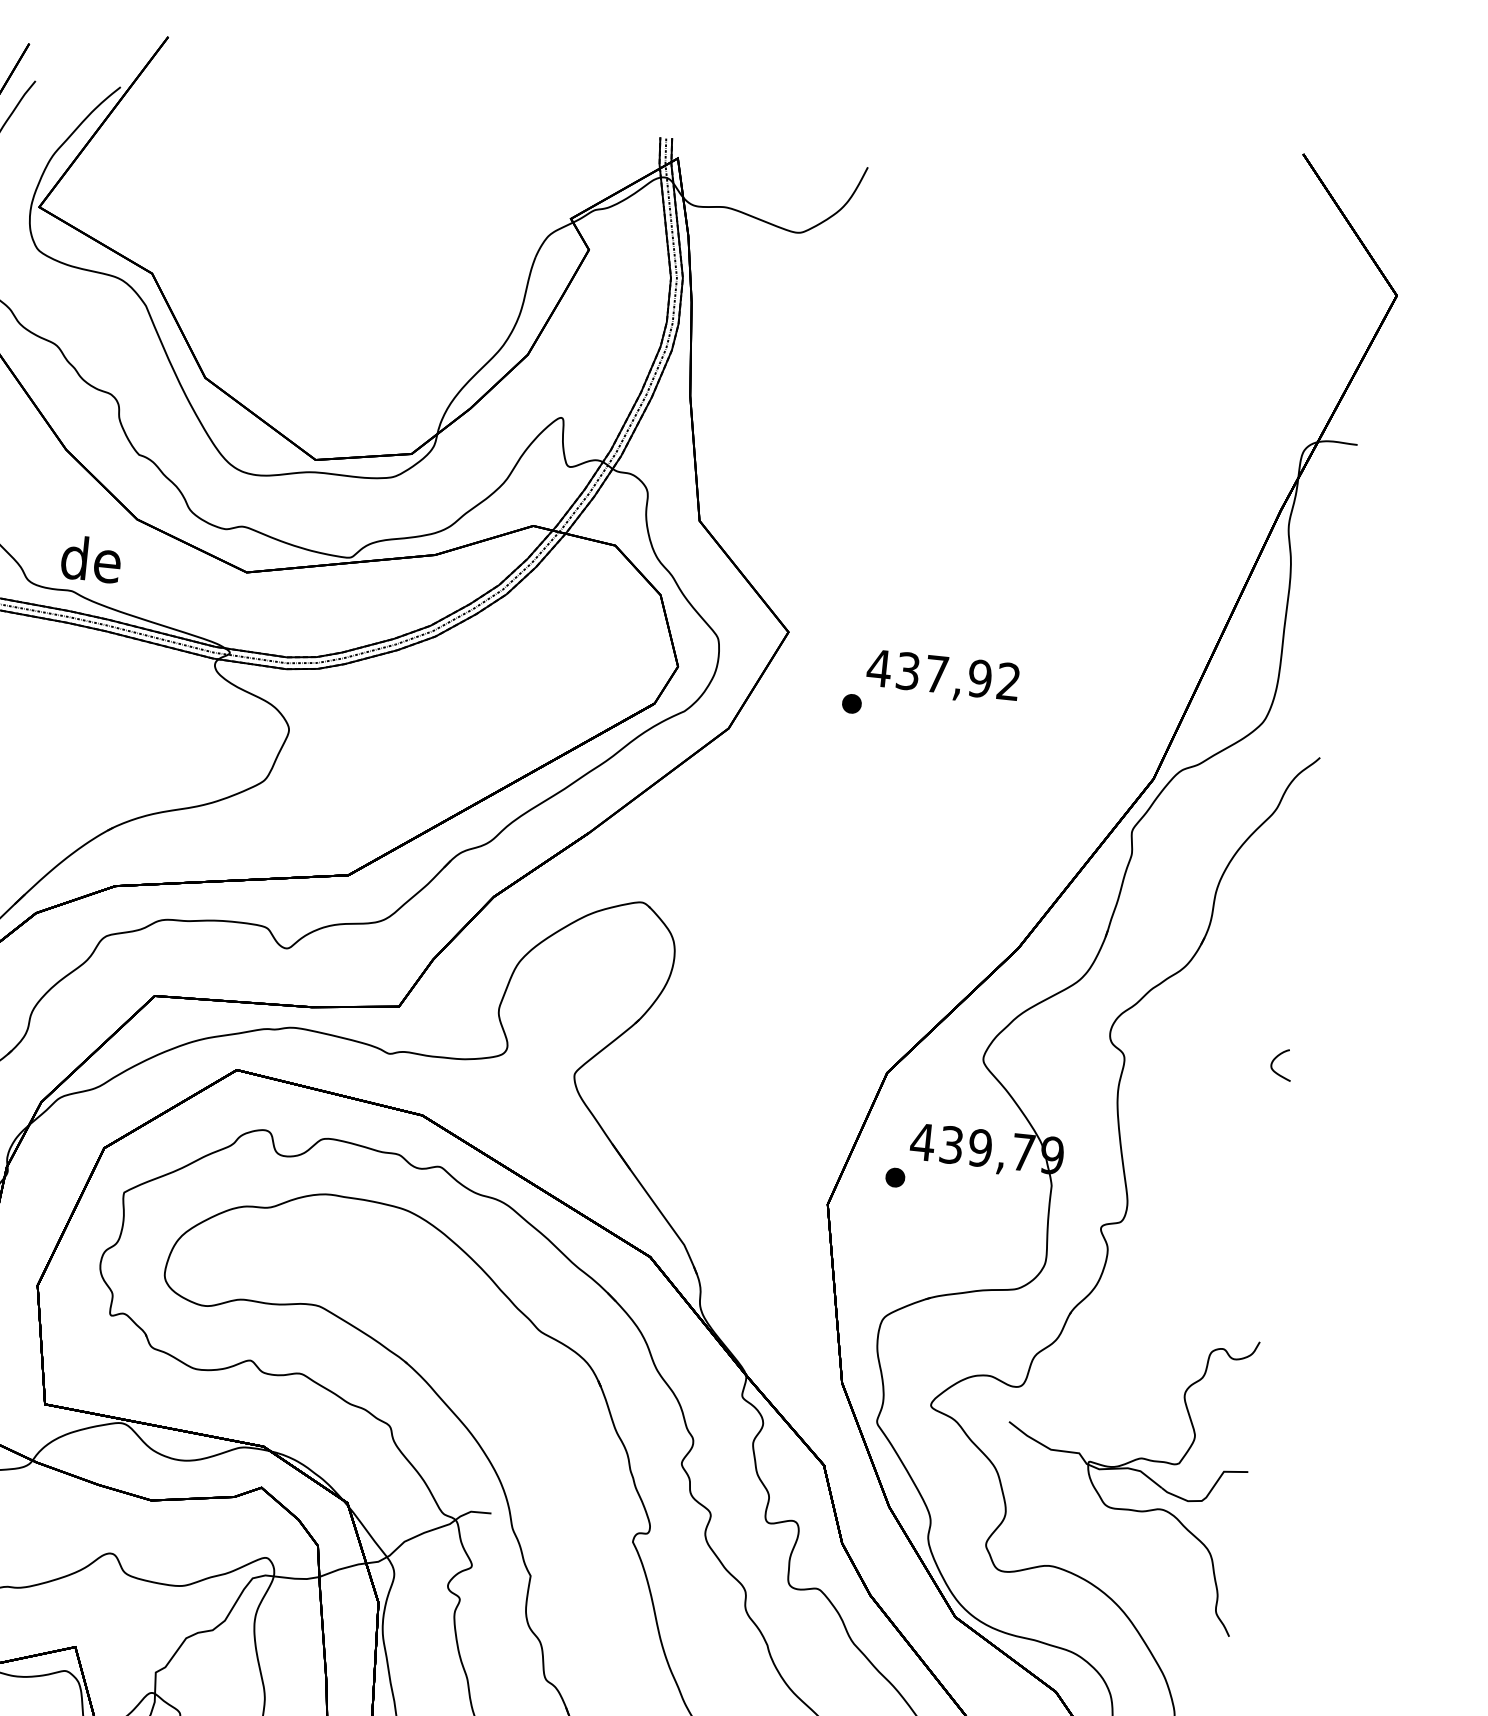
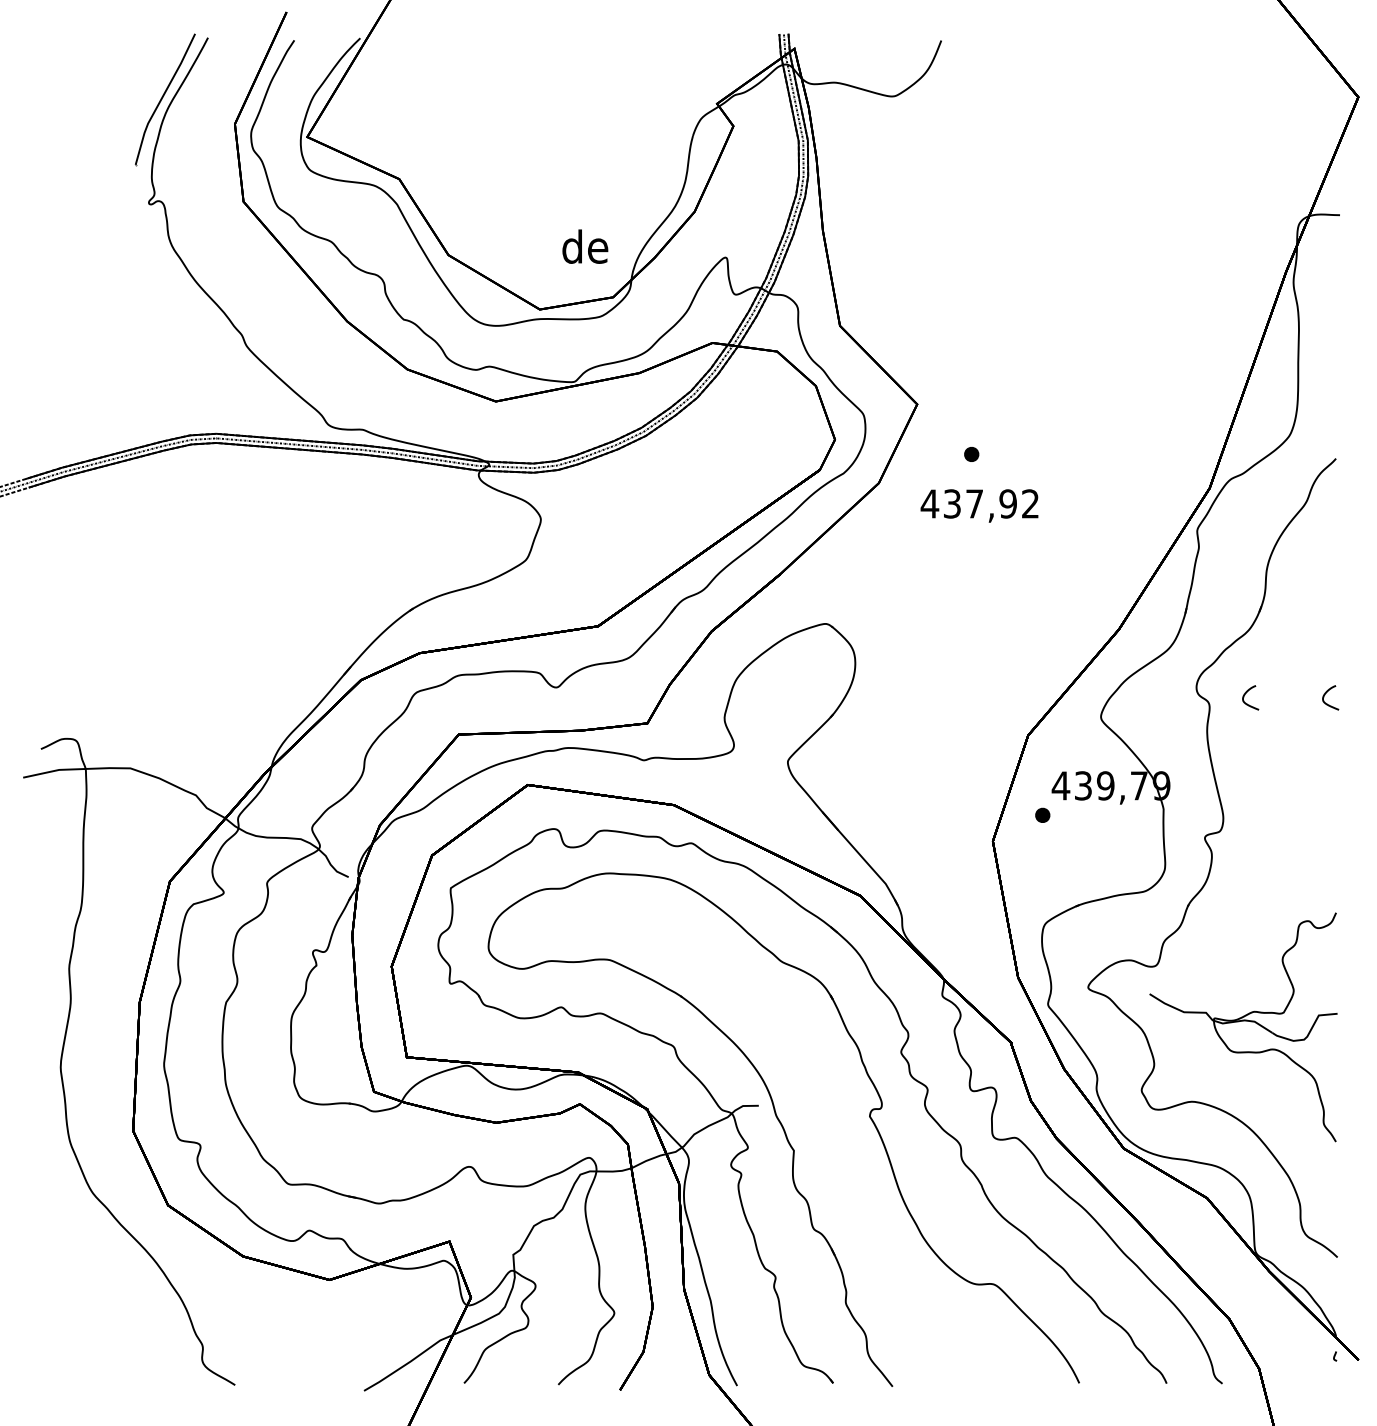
text: (91, 559) -> (585, 246), moved
text: (942, 676) -> (979, 505), moved
part: (1178, 1053) -> (1250, 697), added

